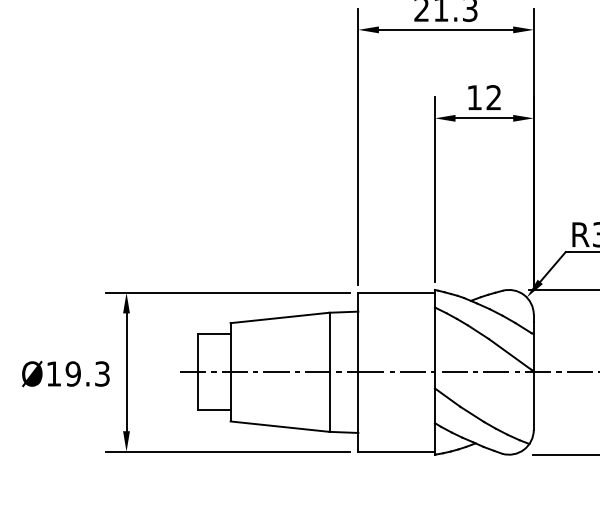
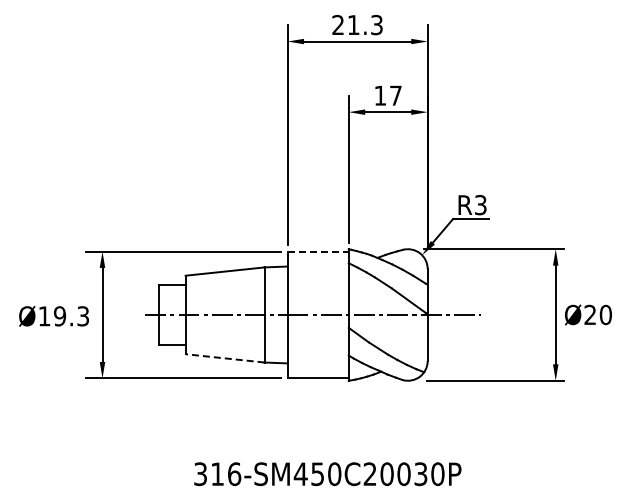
text: (493, 97) -> (395, 95), 12 -> 17
line: (397, 292) -> (318, 251), solid -> dashed
line: (280, 426) -> (225, 358), solid -> dashed

